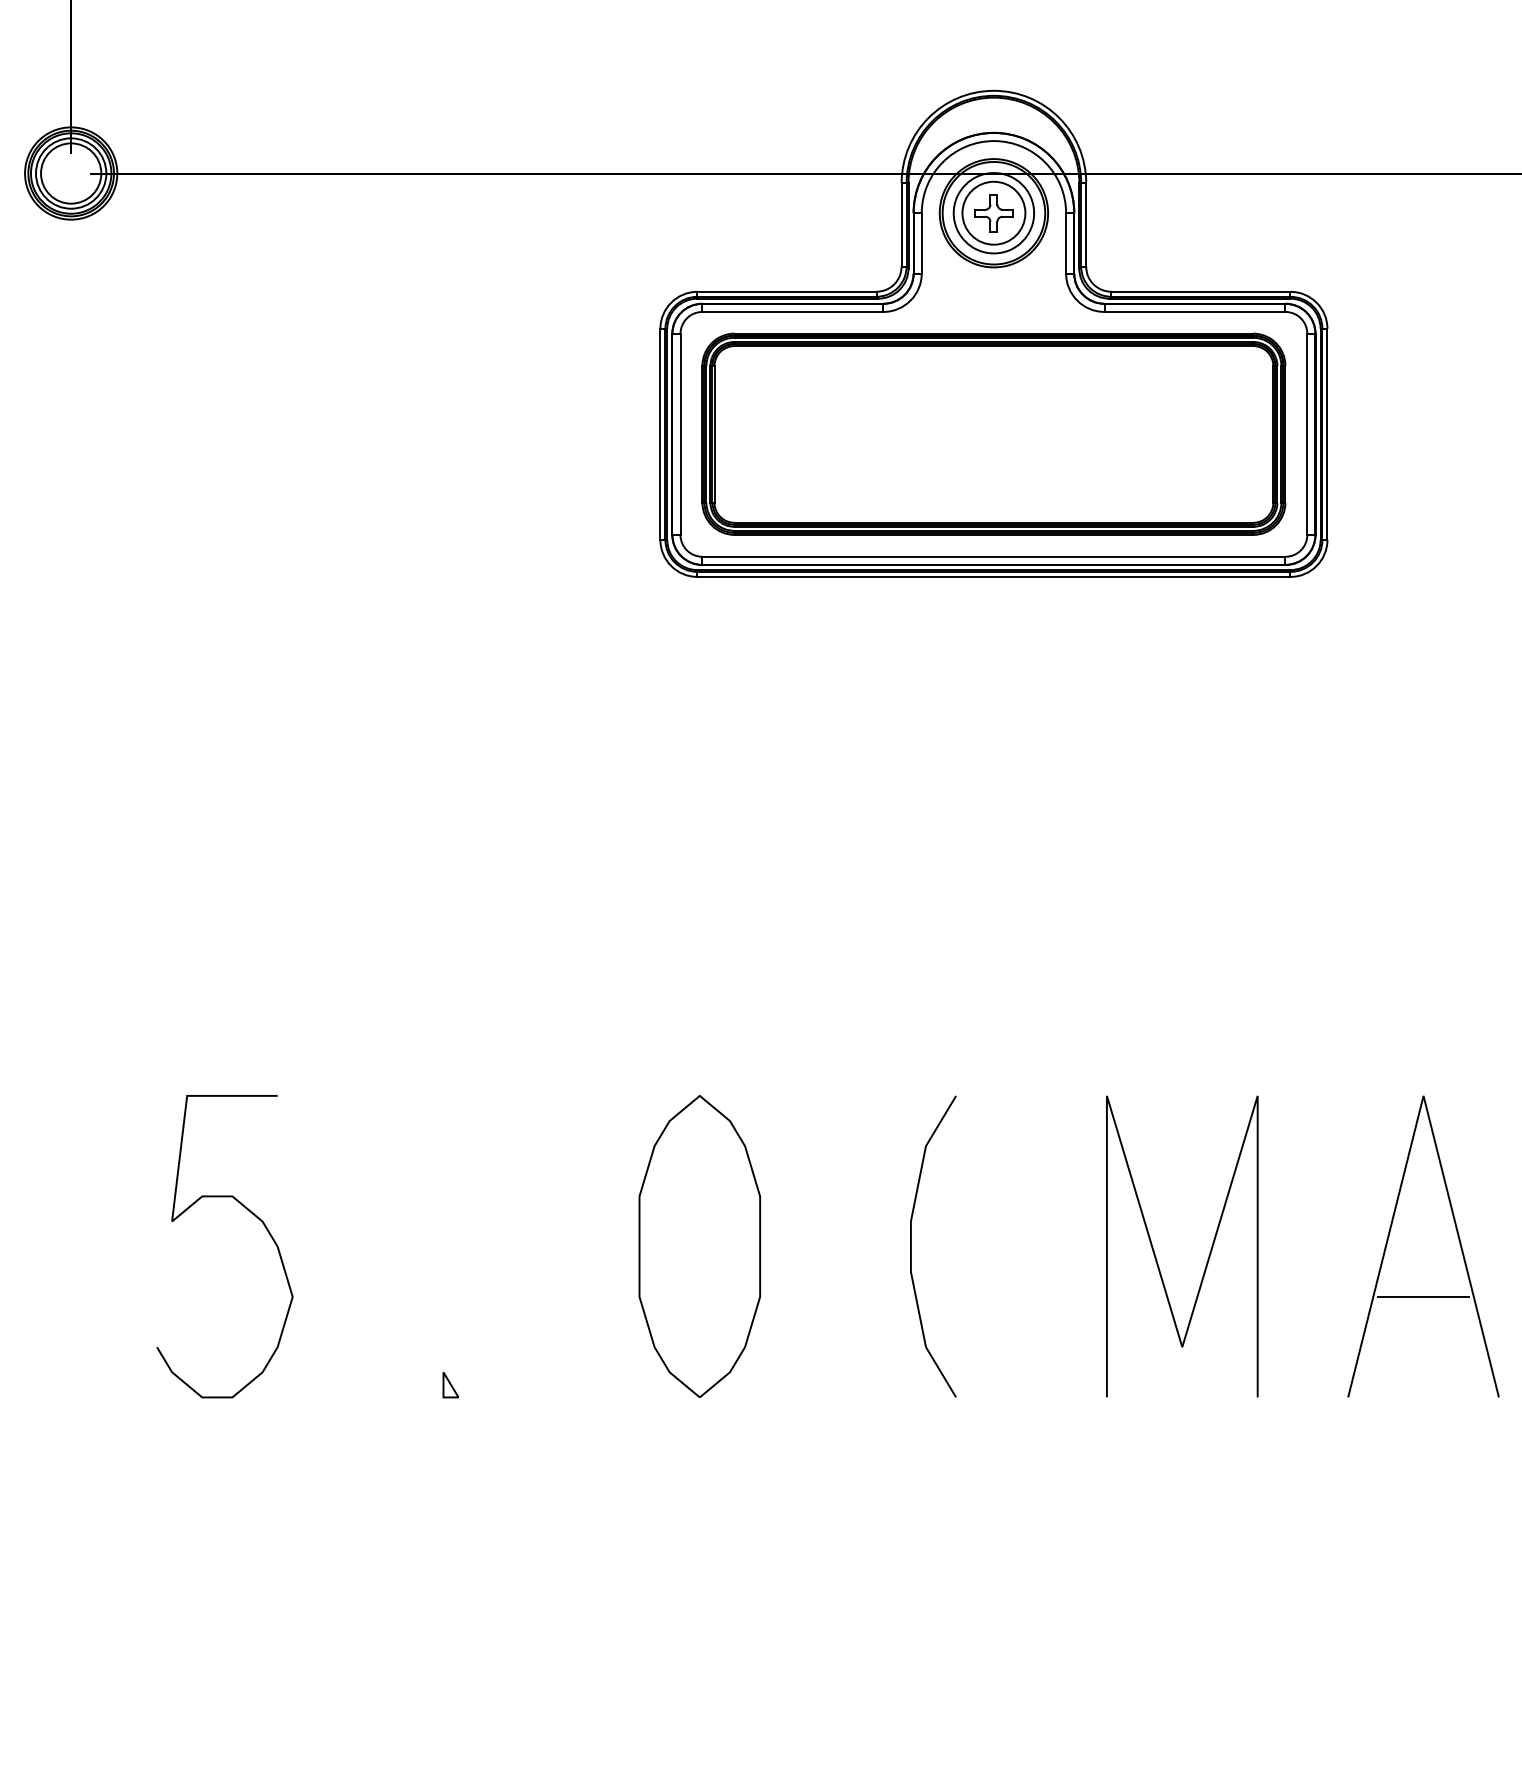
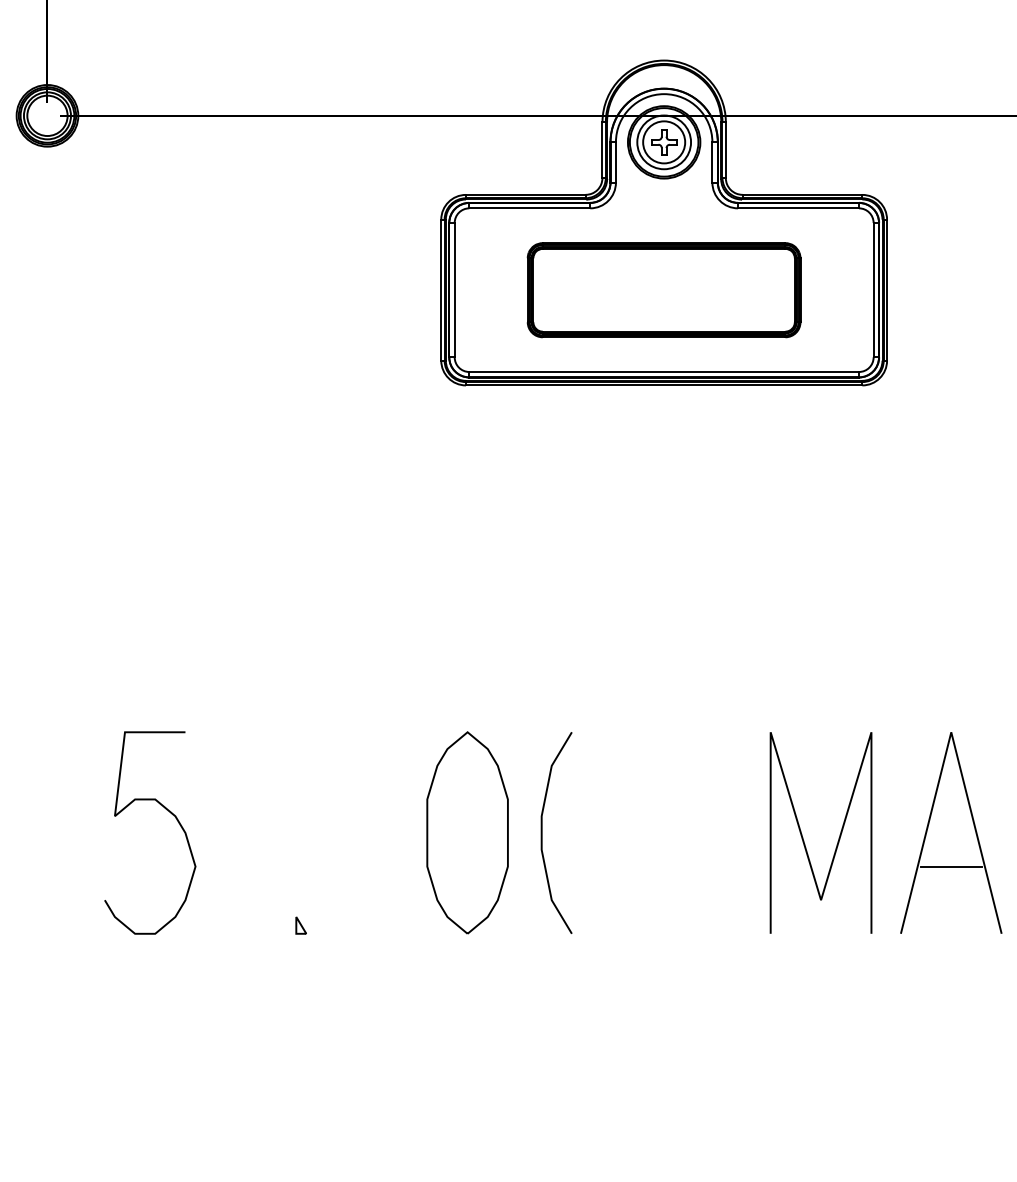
part: (992, 434) -> (663, 290), size x0.7
curve: (912, 1245) -> (542, 832), moved
line: (1156, 1253) -> (803, 837), moved

